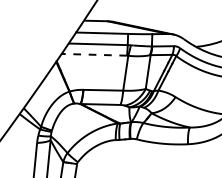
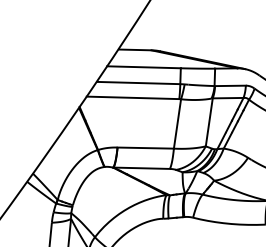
line: (94, 54) -> (133, 97), dashed -> solid

